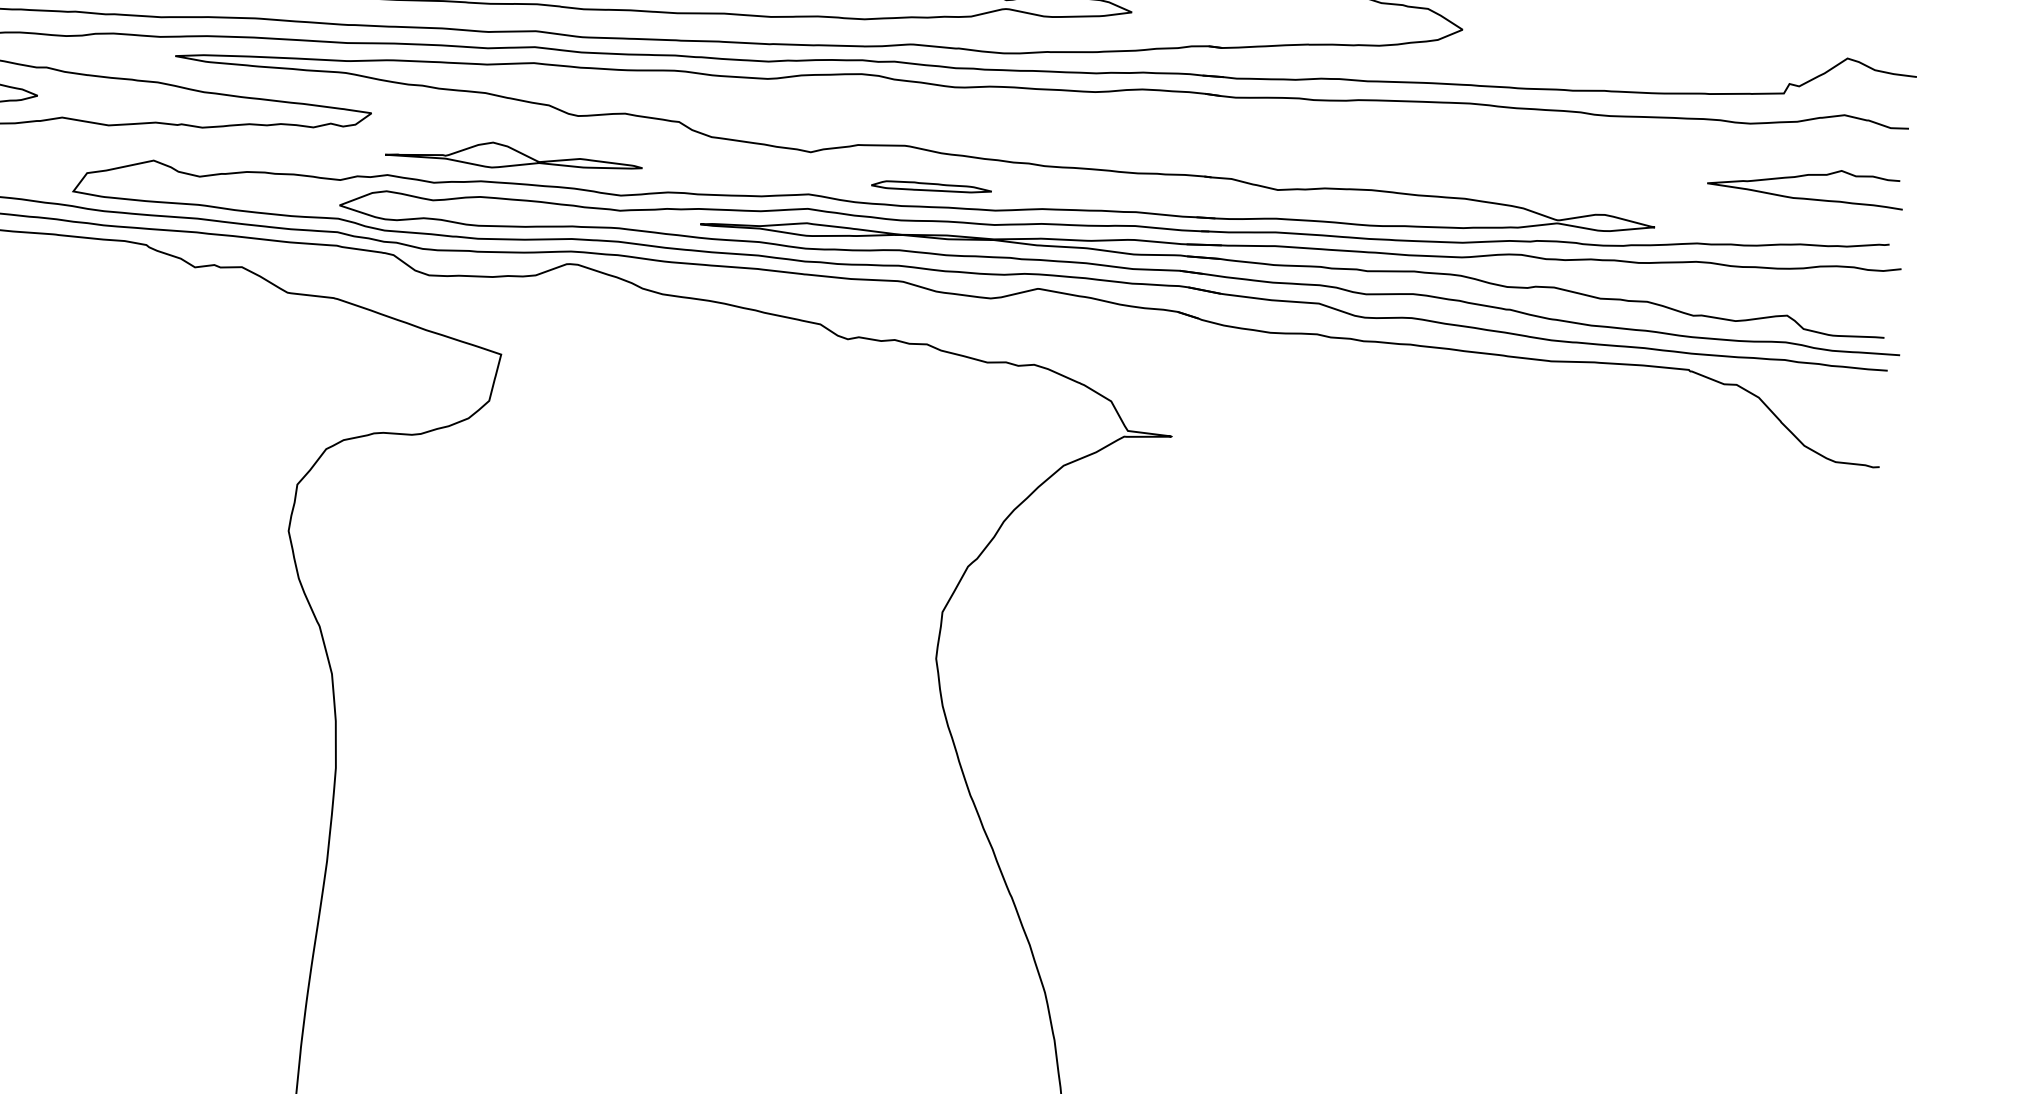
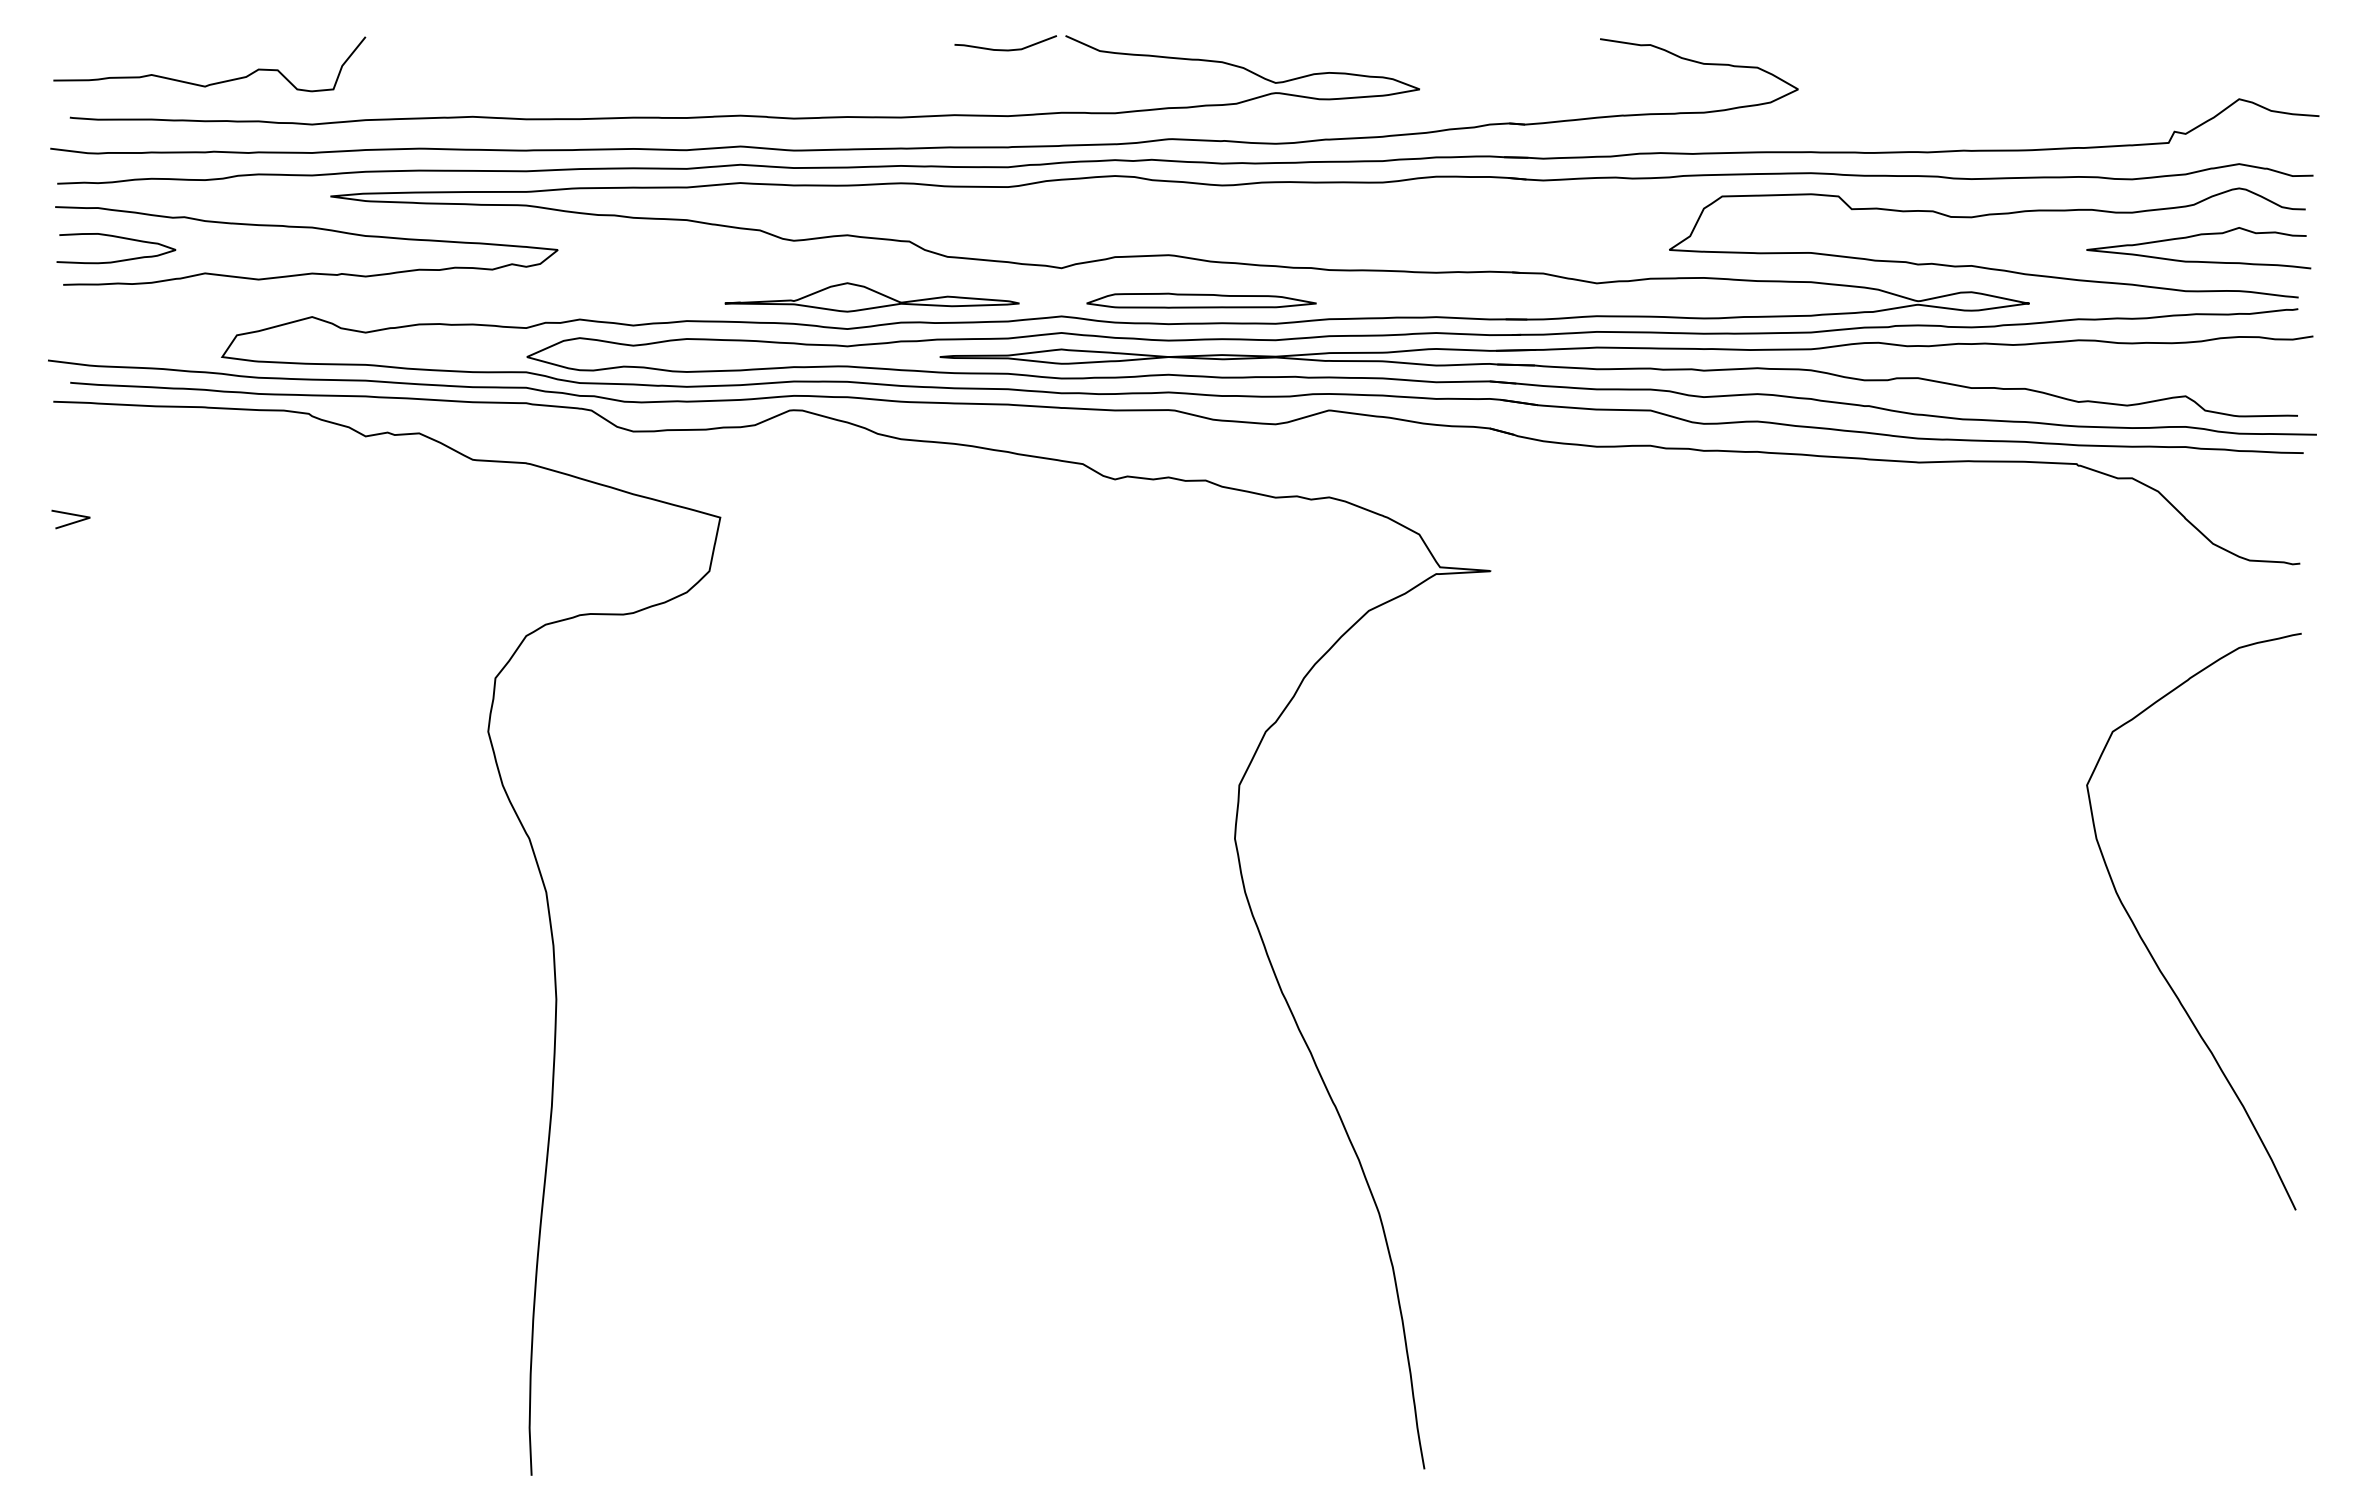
part: (513, 156) -> (871, 297), moved
part: (931, 186) -> (1201, 300), size x1.67
curve: (1616, 192) -> (1983, 266), added
curve: (1727, 792) -> (2146, 944), added

